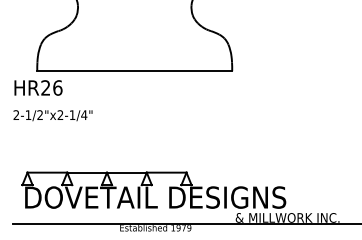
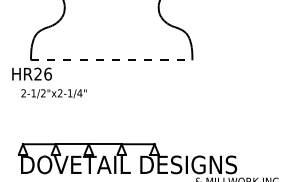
line: (135, 71) -> (112, 60), solid -> dashed
text: (52, 115) -> (53, 93), moved

